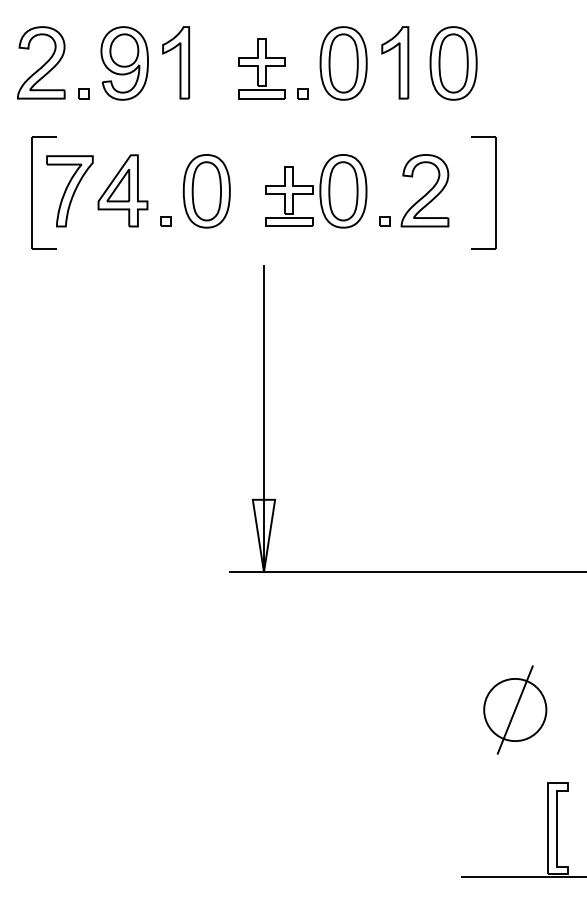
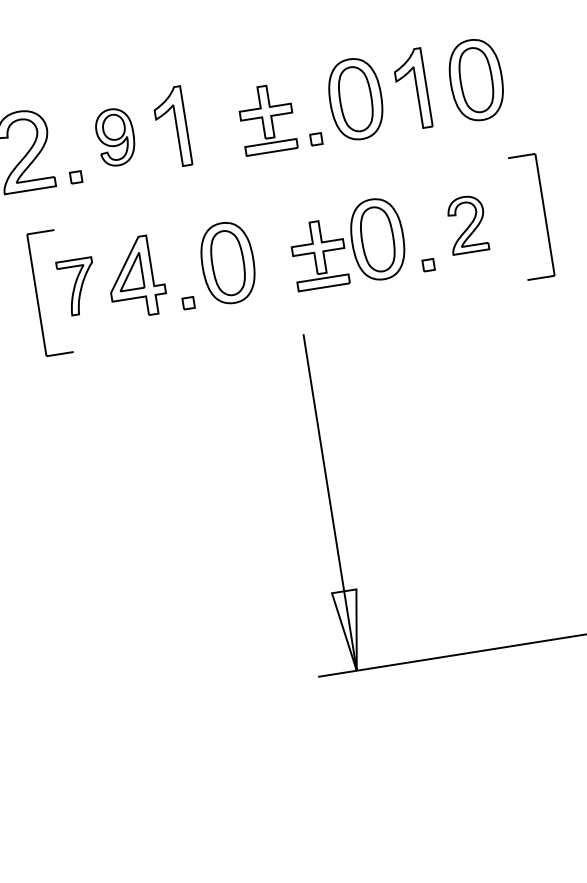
part: (124, 63) -> (115, 137), size x0.7
part: (424, 190) -> (466, 224), size x0.7
part: (69, 191) -> (77, 287), size x0.7

